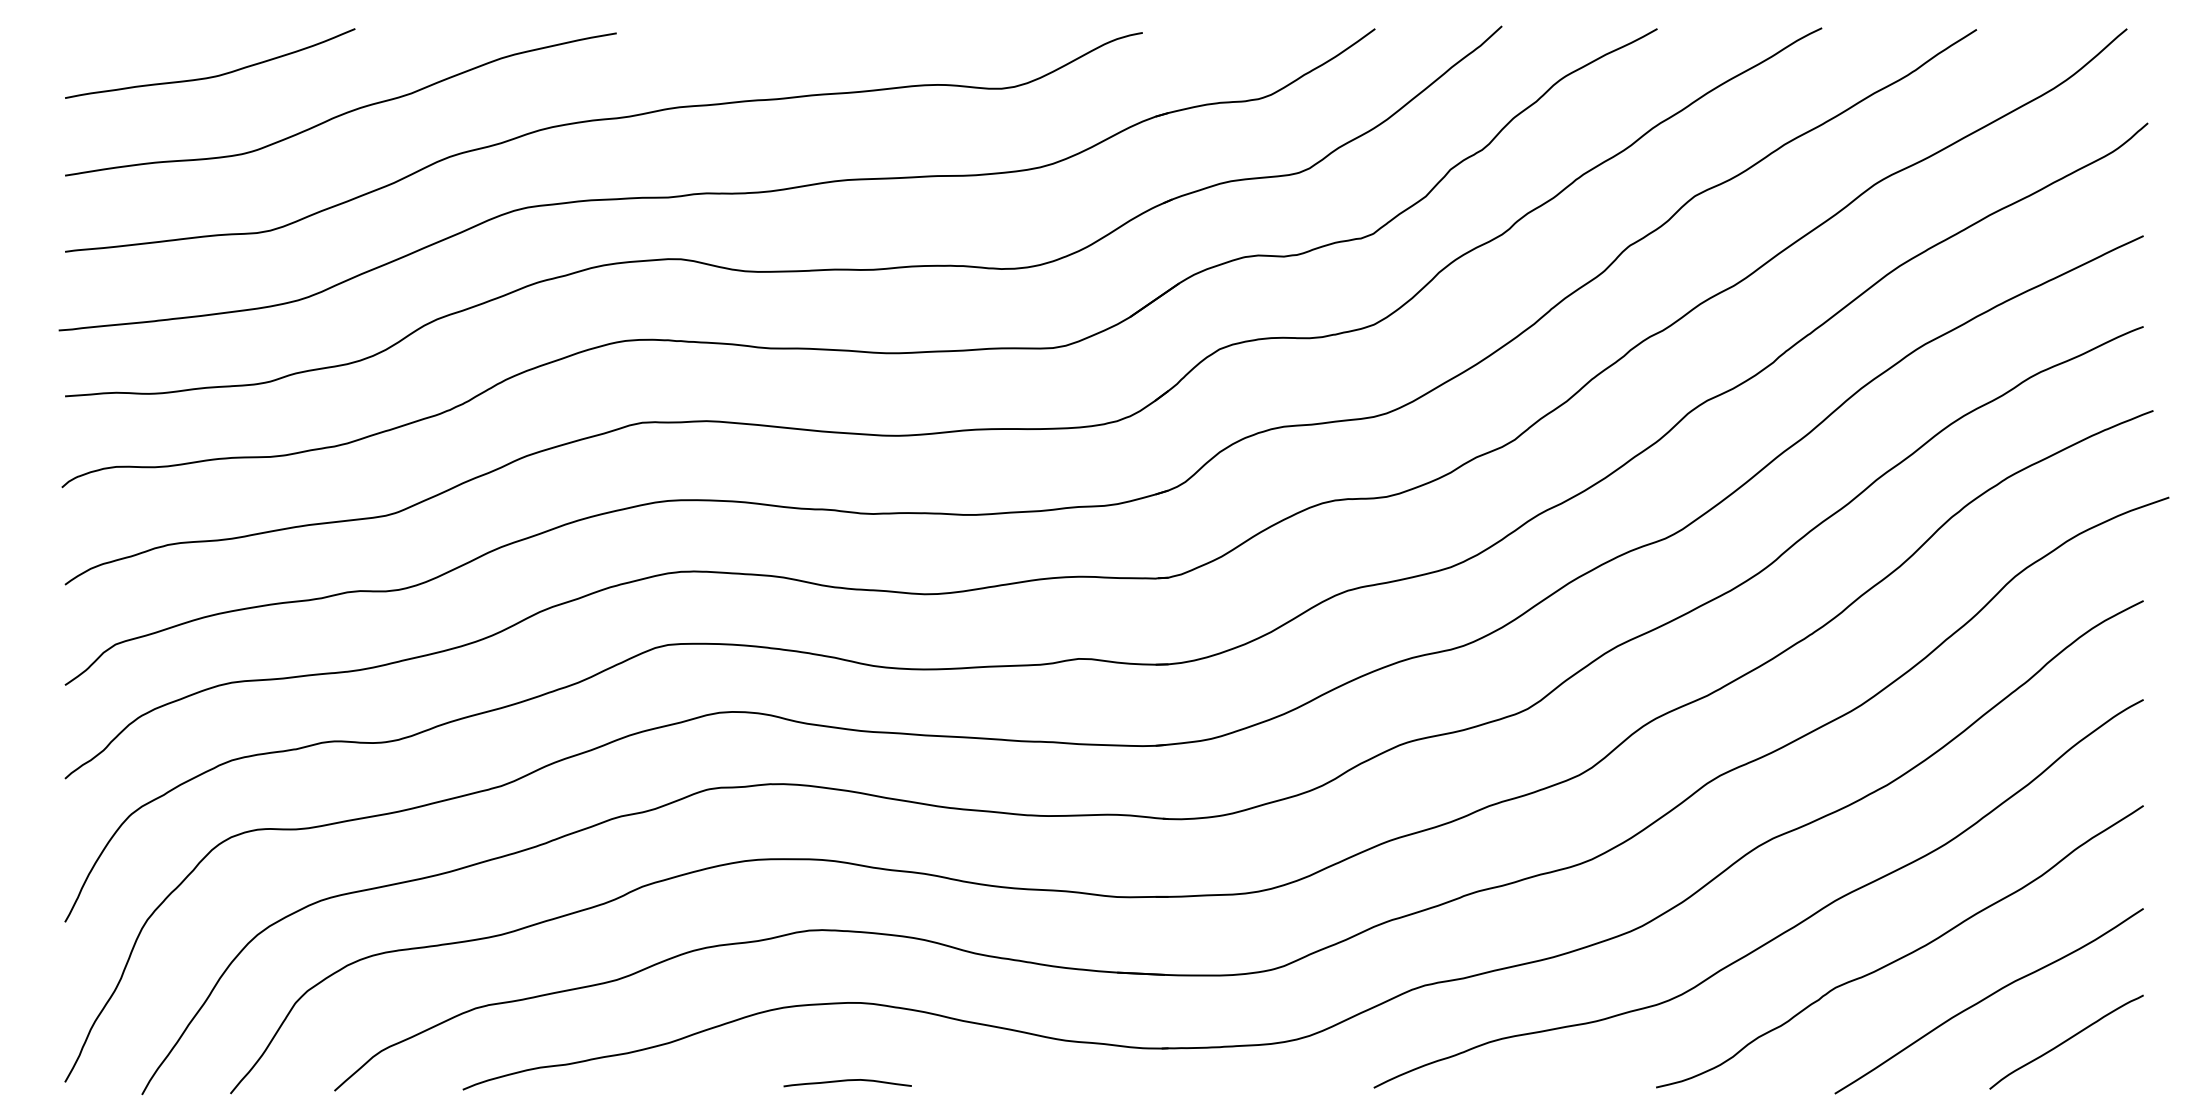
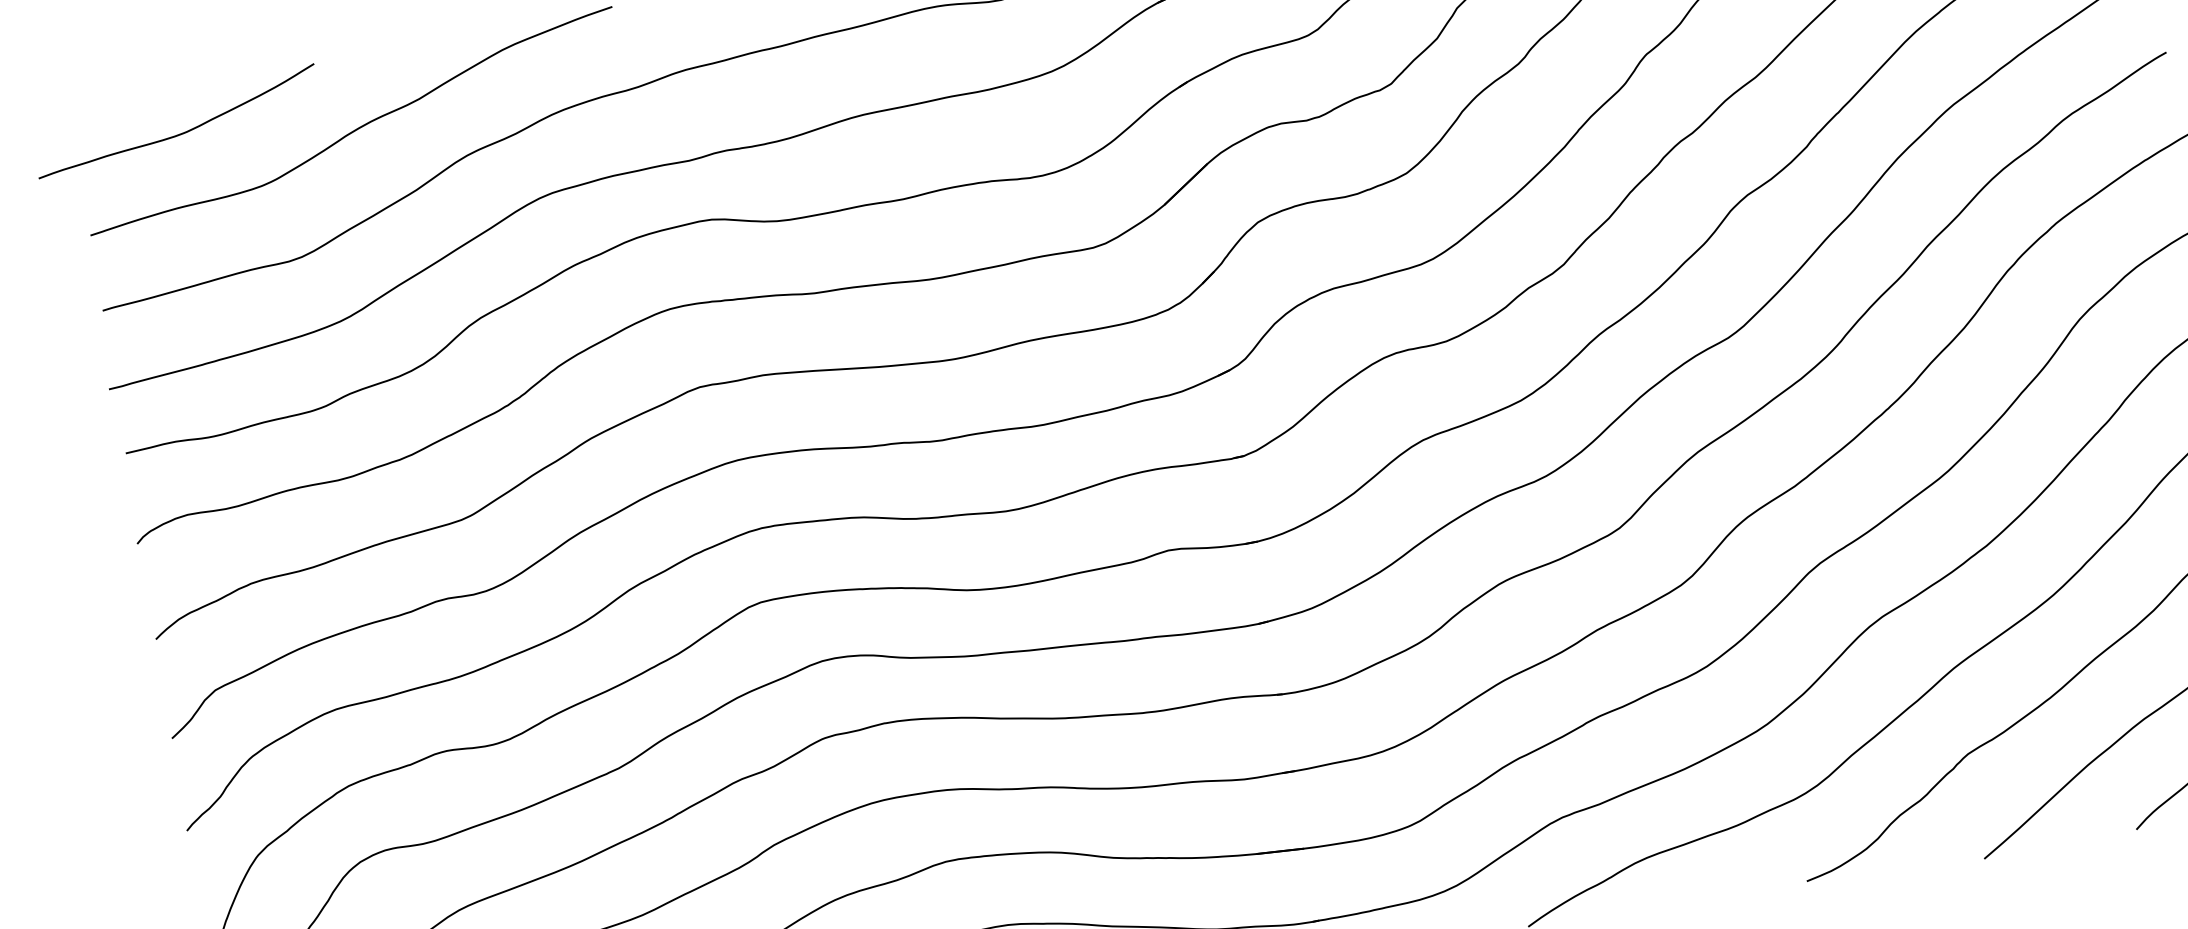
curve: (214, 75) -> (182, 132), moved

